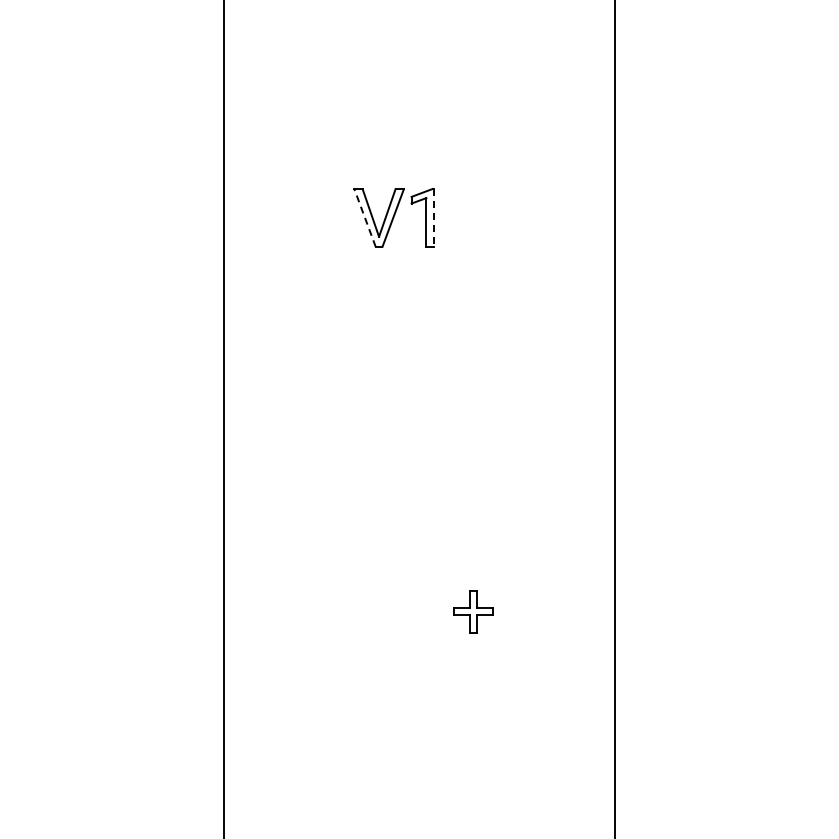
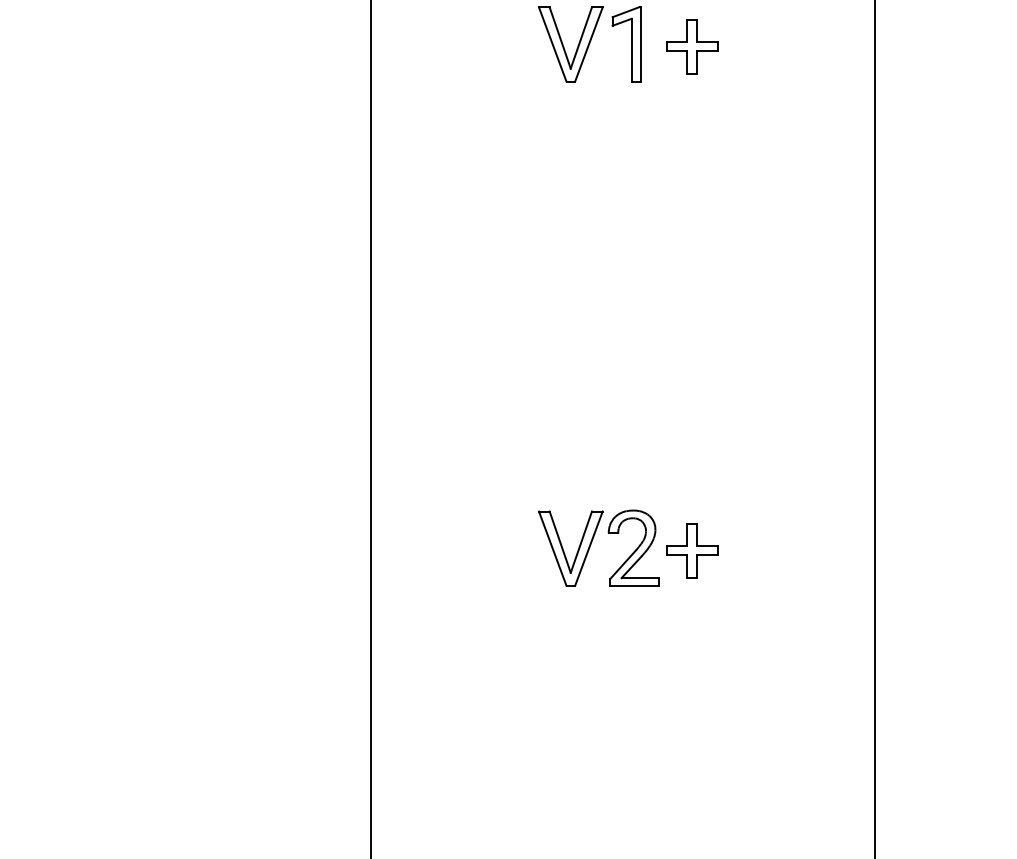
line: (433, 217) -> (640, 43), dashed -> solid
line: (365, 218) -> (553, 45), dashed -> solid
part: (473, 219) -> (692, 46), added
part: (400, 609) -> (598, 548), added

